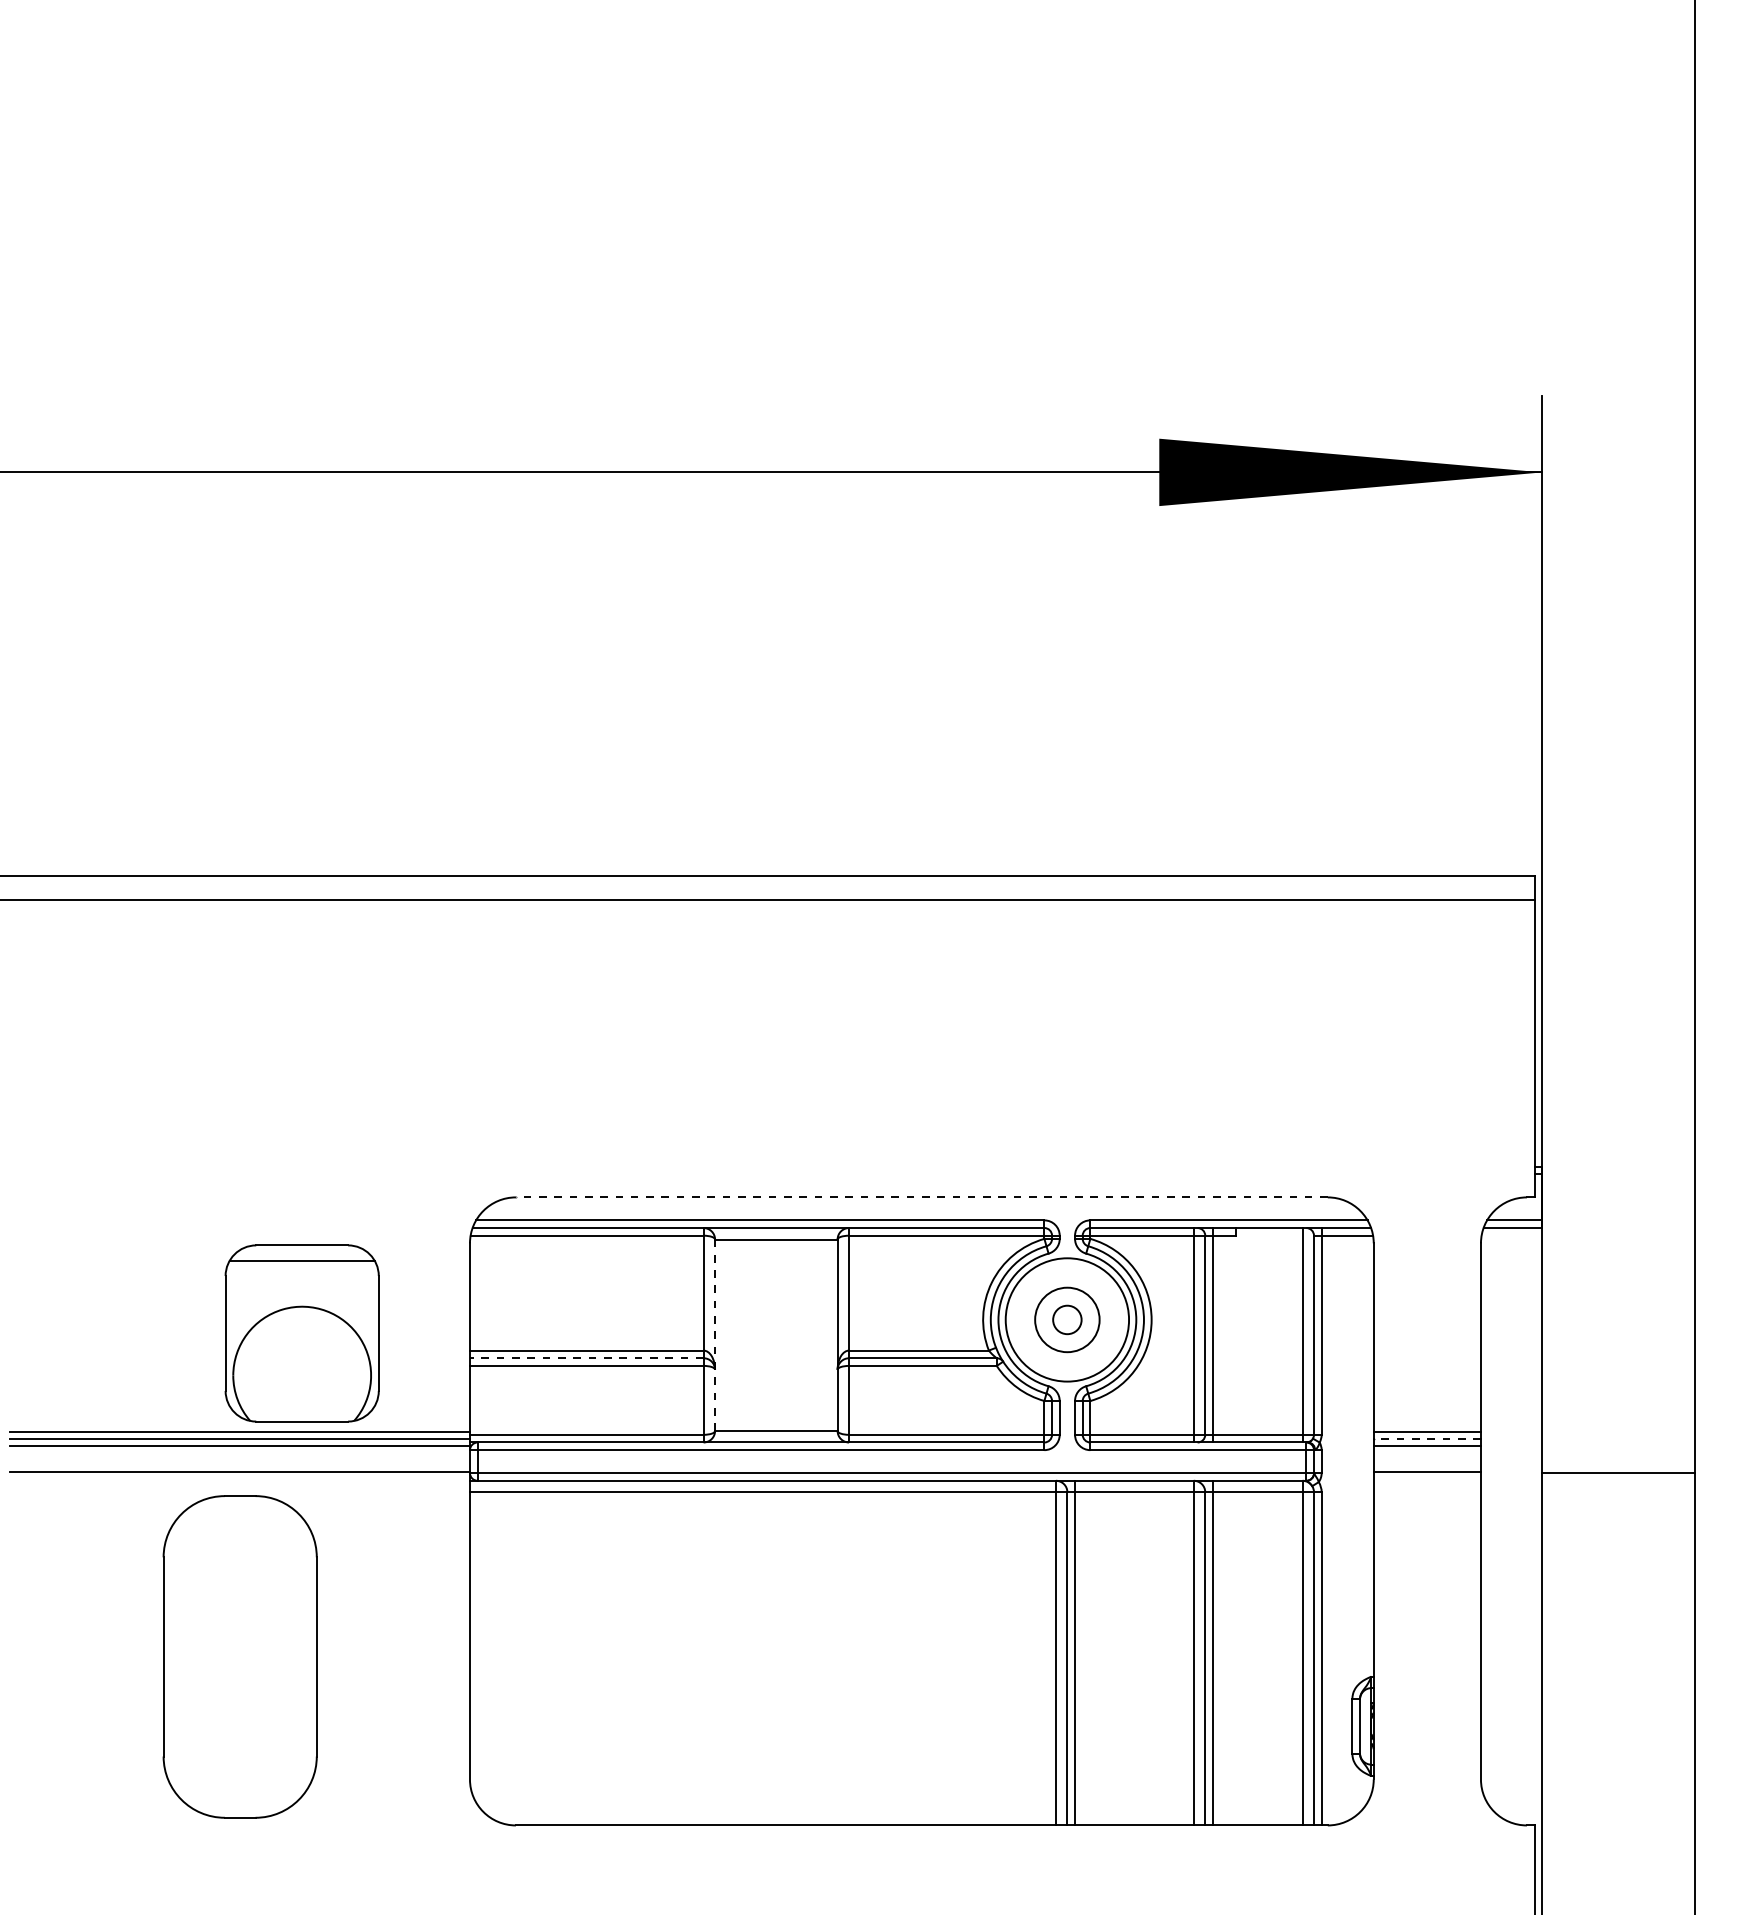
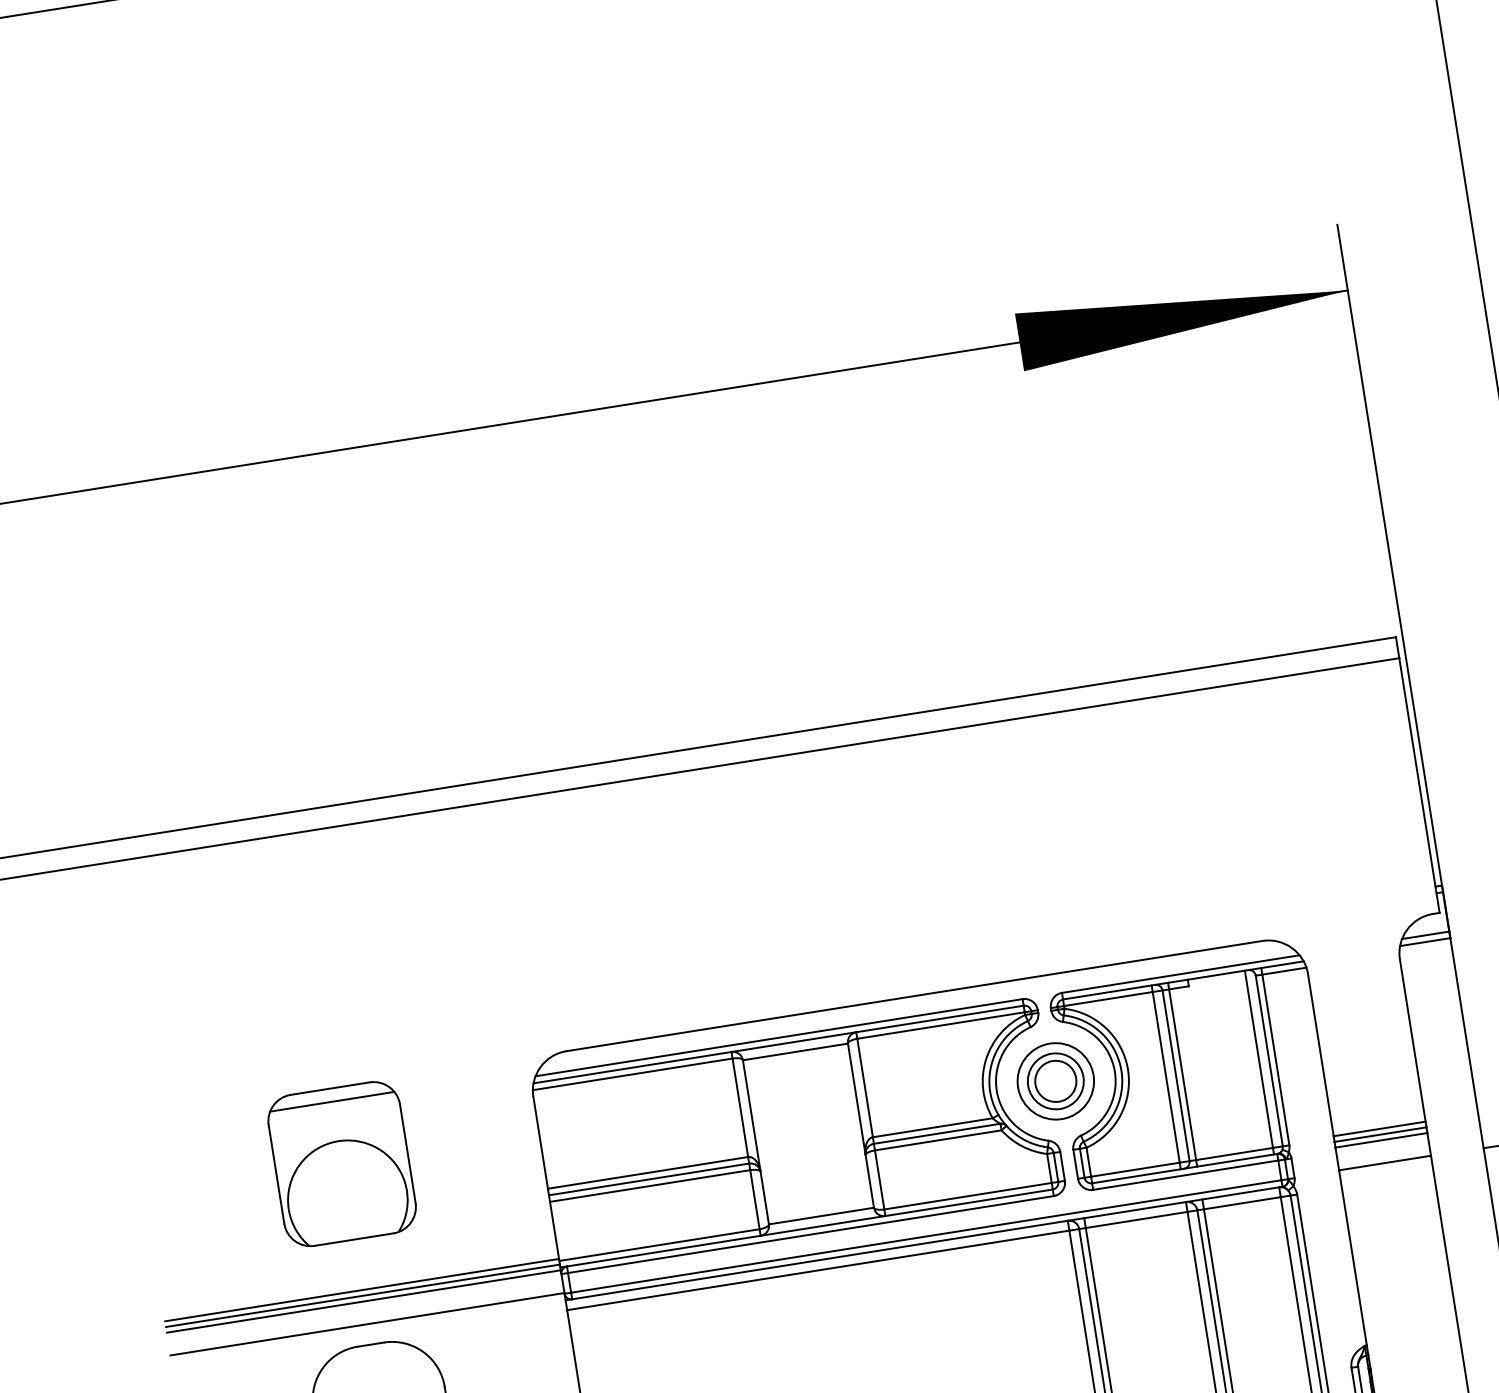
line: (921, 1197) -> (914, 996), dashed -> solid
circle: (1067, 1319) -> (1055, 1080), size x0.71
circle: (1067, 1319) -> (1055, 1080), size x1.67
part: (301, 1333) -> (341, 1164), moved
line: (715, 1335) -> (756, 1142), dashed -> solid
line: (586, 1358) -> (648, 1179), dashed -> solid
line: (1427, 1439) -> (1380, 1134), dashed -> solid

